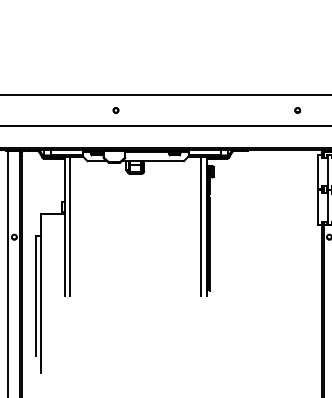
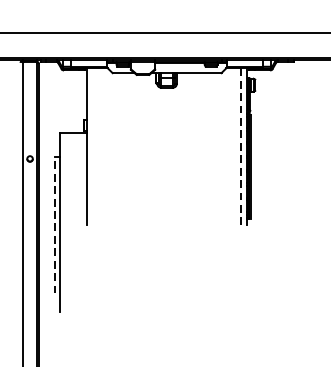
part: (115, 110) -> (144, 15), removed
line: (70, 225) -> (93, 145), removed
line: (201, 226) -> (241, 146), solid -> dashed
line: (36, 295) -> (55, 224), solid -> dashed

